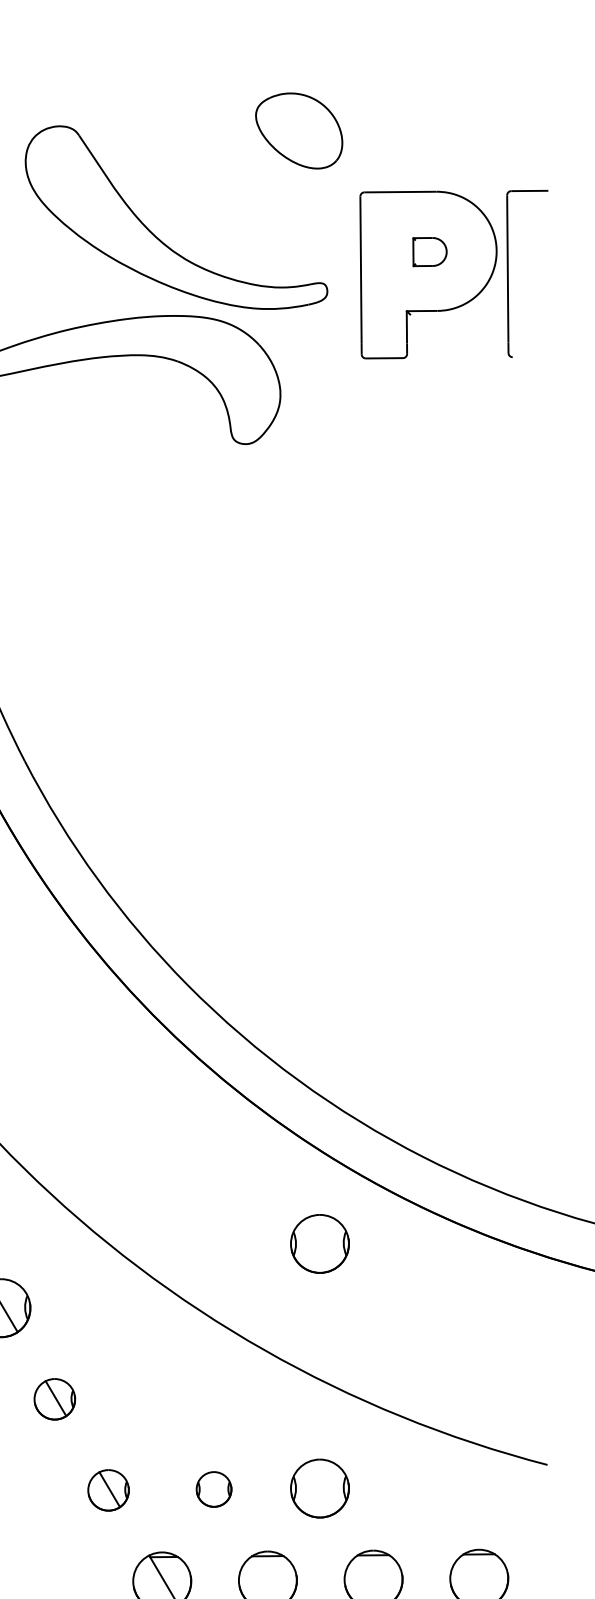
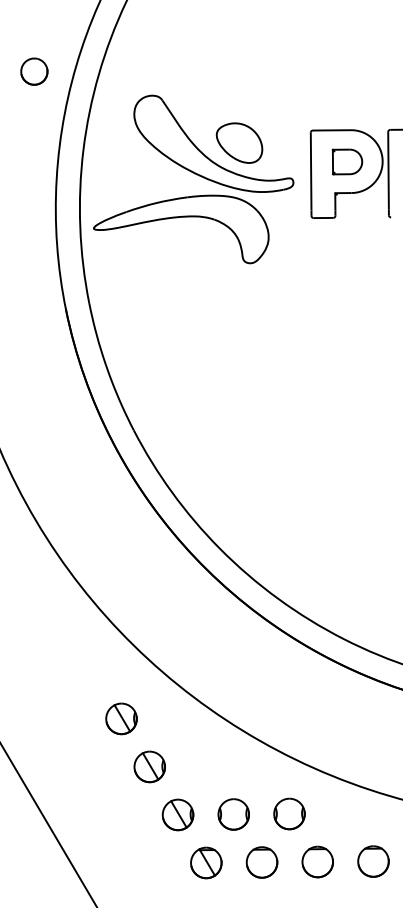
part: (299, 129) -> (239, 142), moved
part: (429, 251) -> (347, 161), size x1.67
part: (319, 1242) -> (289, 684), removed
part: (54, 1398) -> (149, 766), size x1.43
part: (107, 1489) -> (177, 814), size x1.43
part: (213, 1489) -> (233, 814), size x1.67

